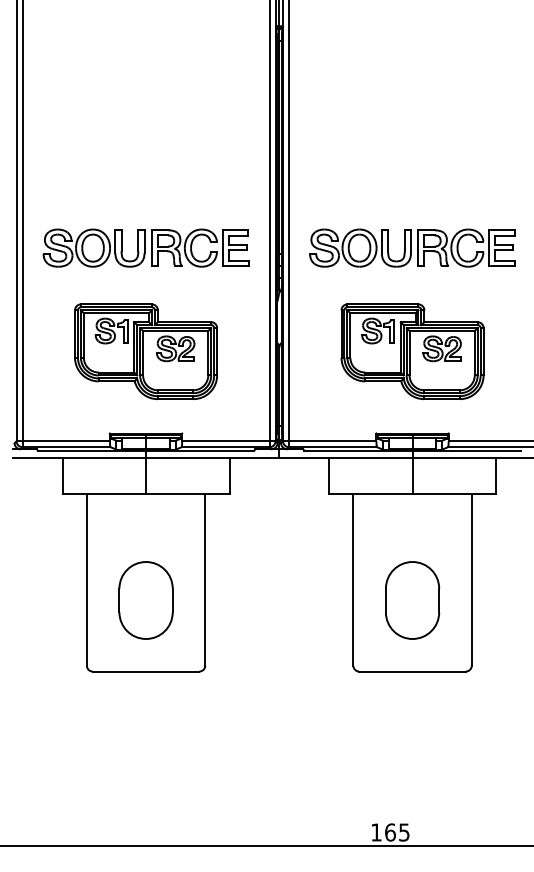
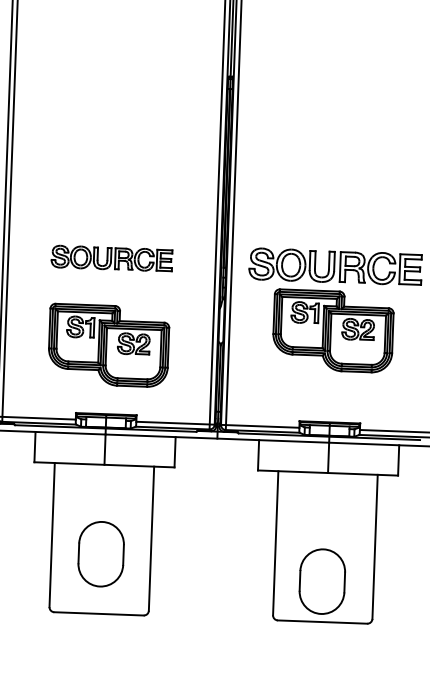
part: (145, 247) -> (111, 258), size x0.7
part: (412, 351) -> (333, 330), moved
part: (412, 600) -> (322, 581), moved

